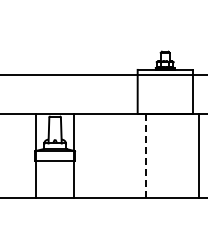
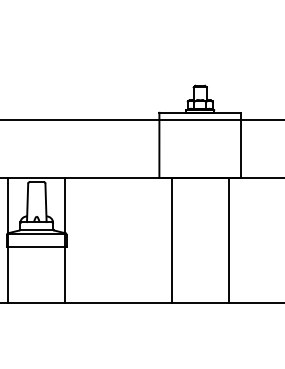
line: (145, 155) -> (171, 239), dashed -> solid
line: (199, 155) -> (228, 239), moved

